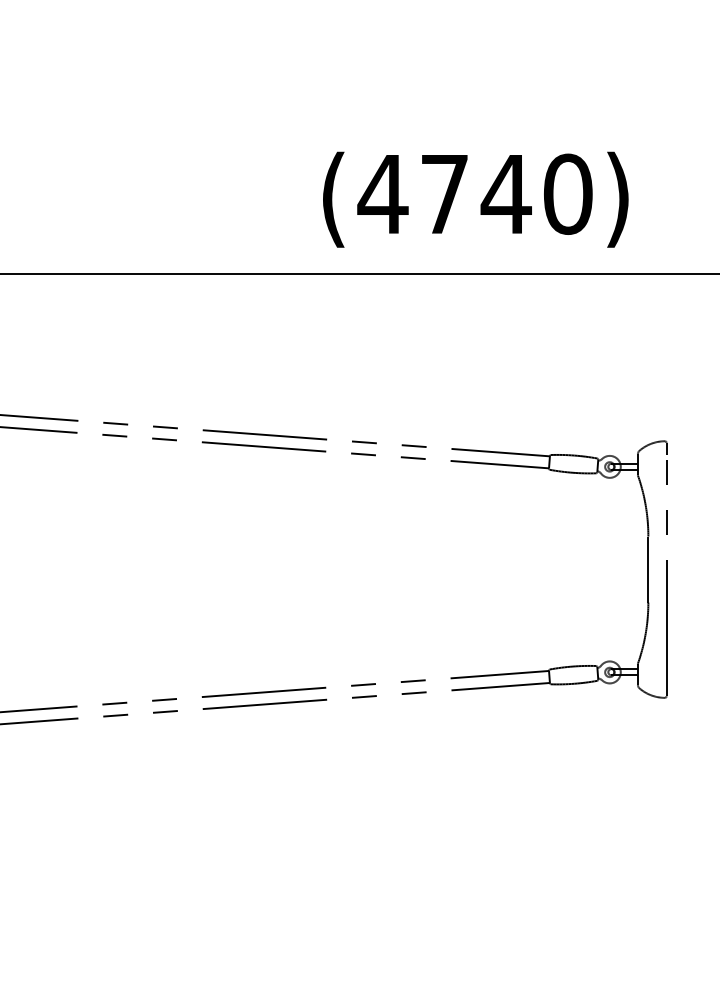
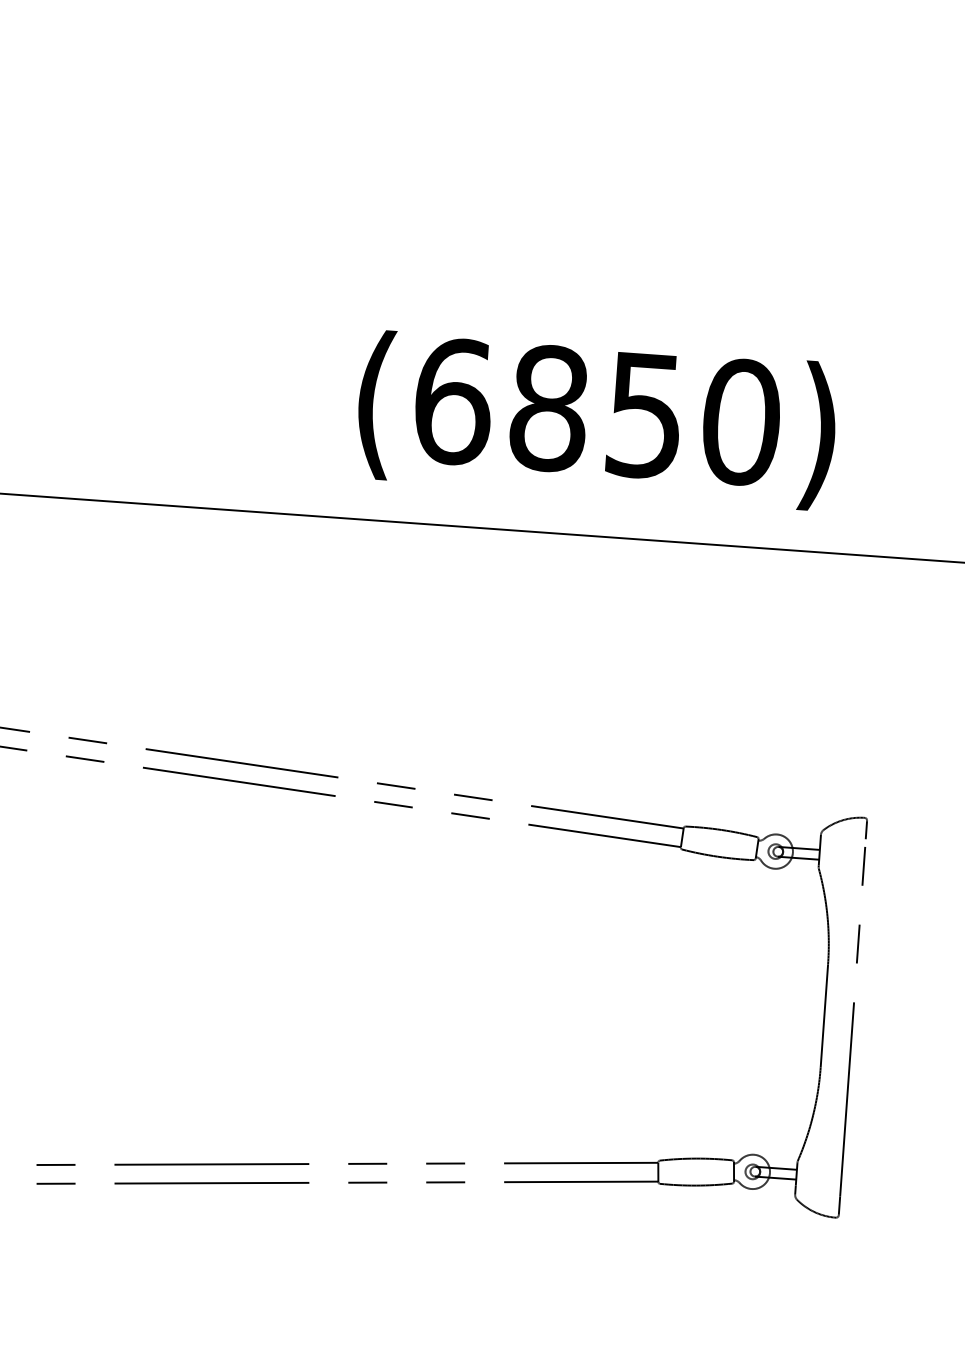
text: (444, 193) -> (548, 407), (4740) -> (6850)

